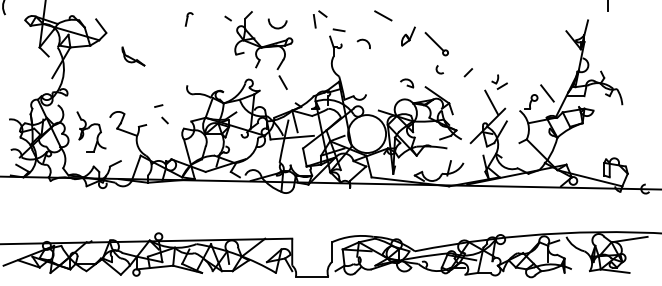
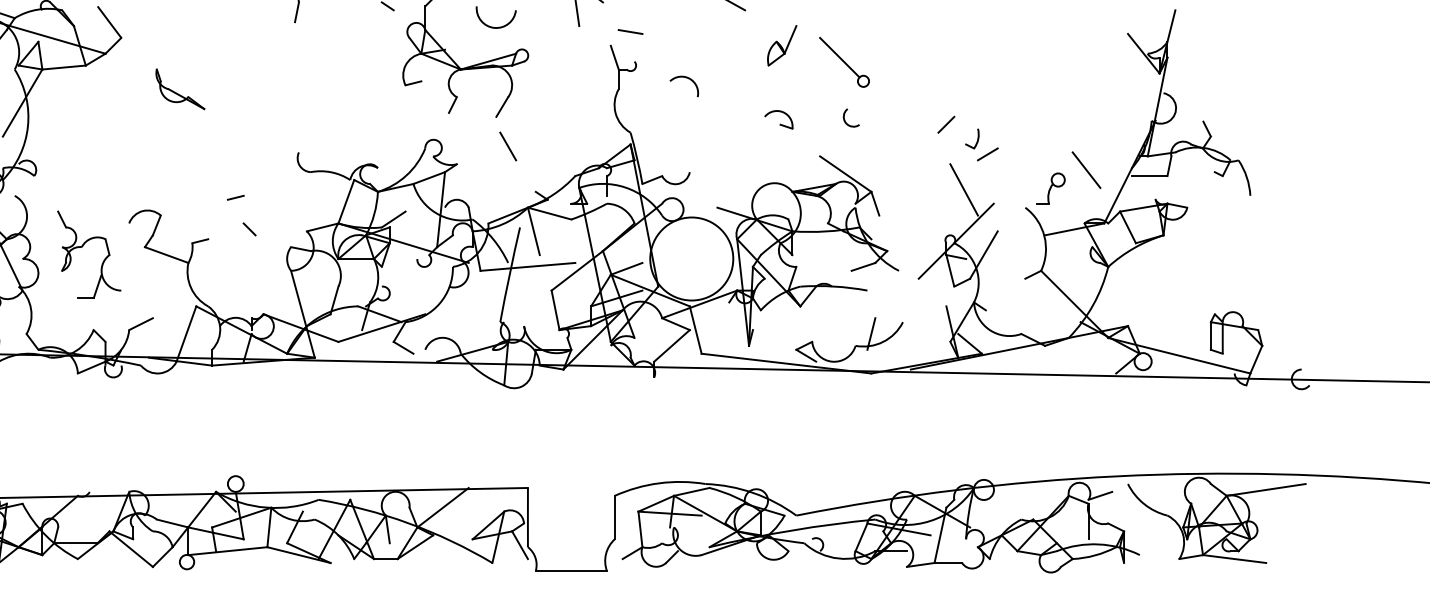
arc: (365, 41) -> (688, 80), moved
line: (468, 72) -> (946, 124), moved
part: (407, 83) -> (780, 119), moved

